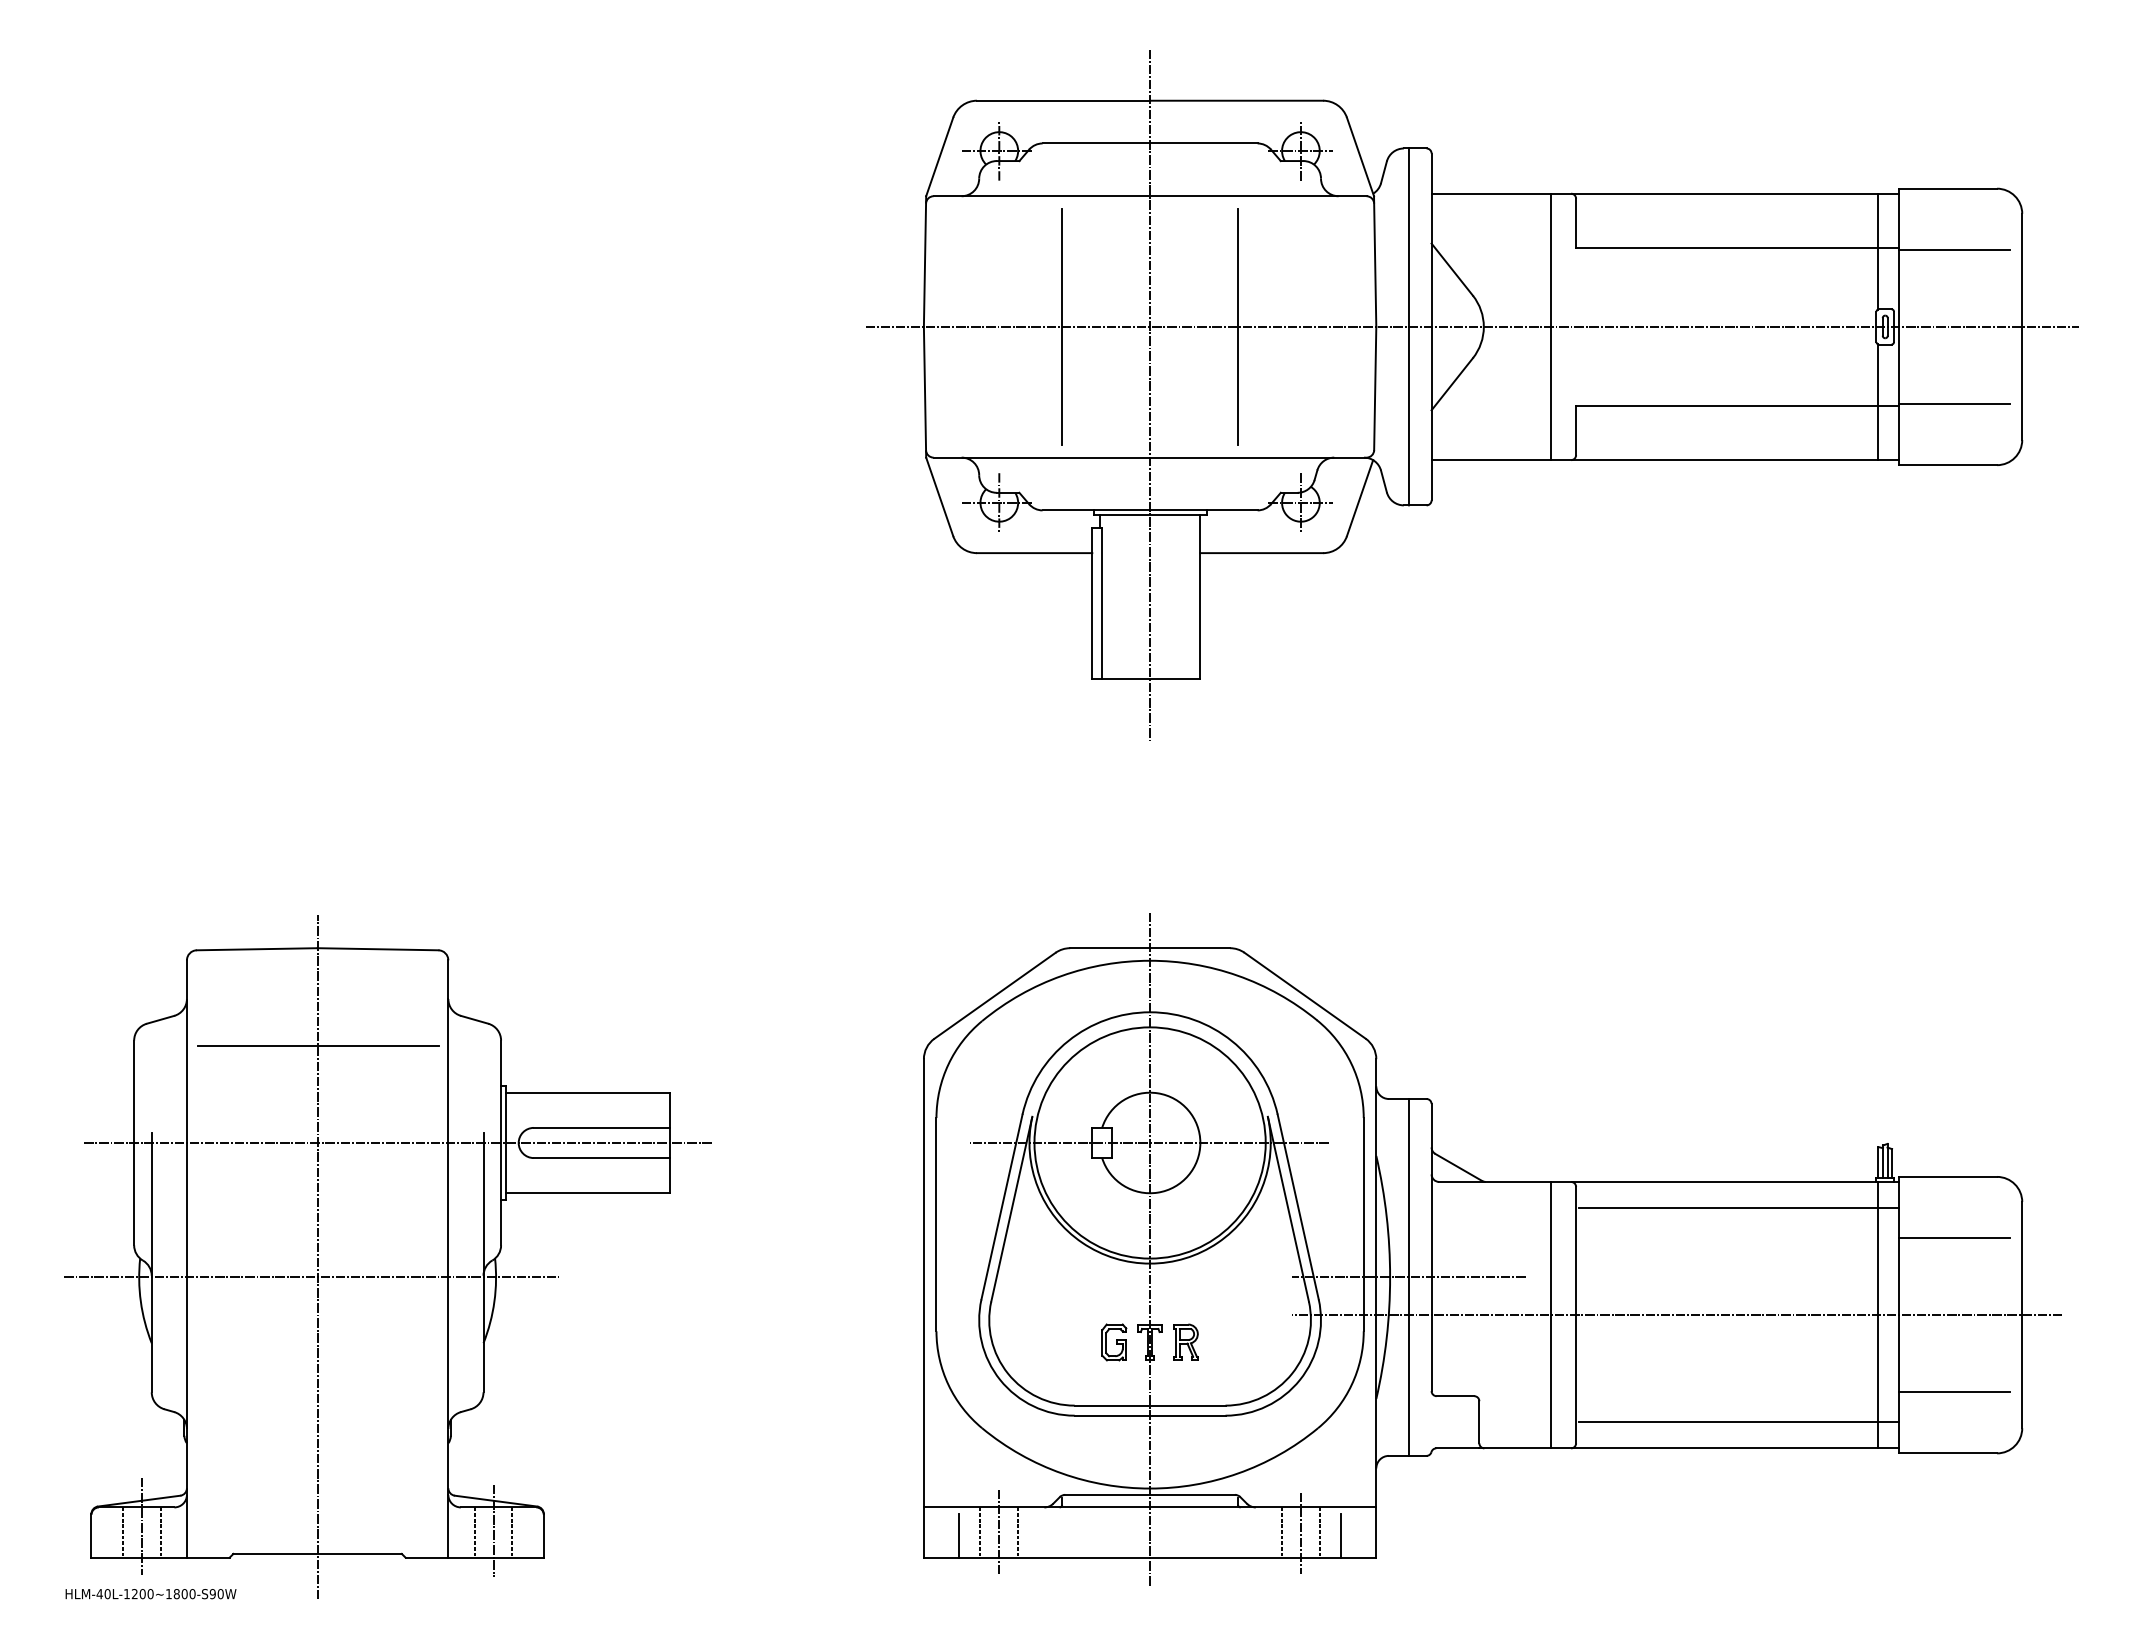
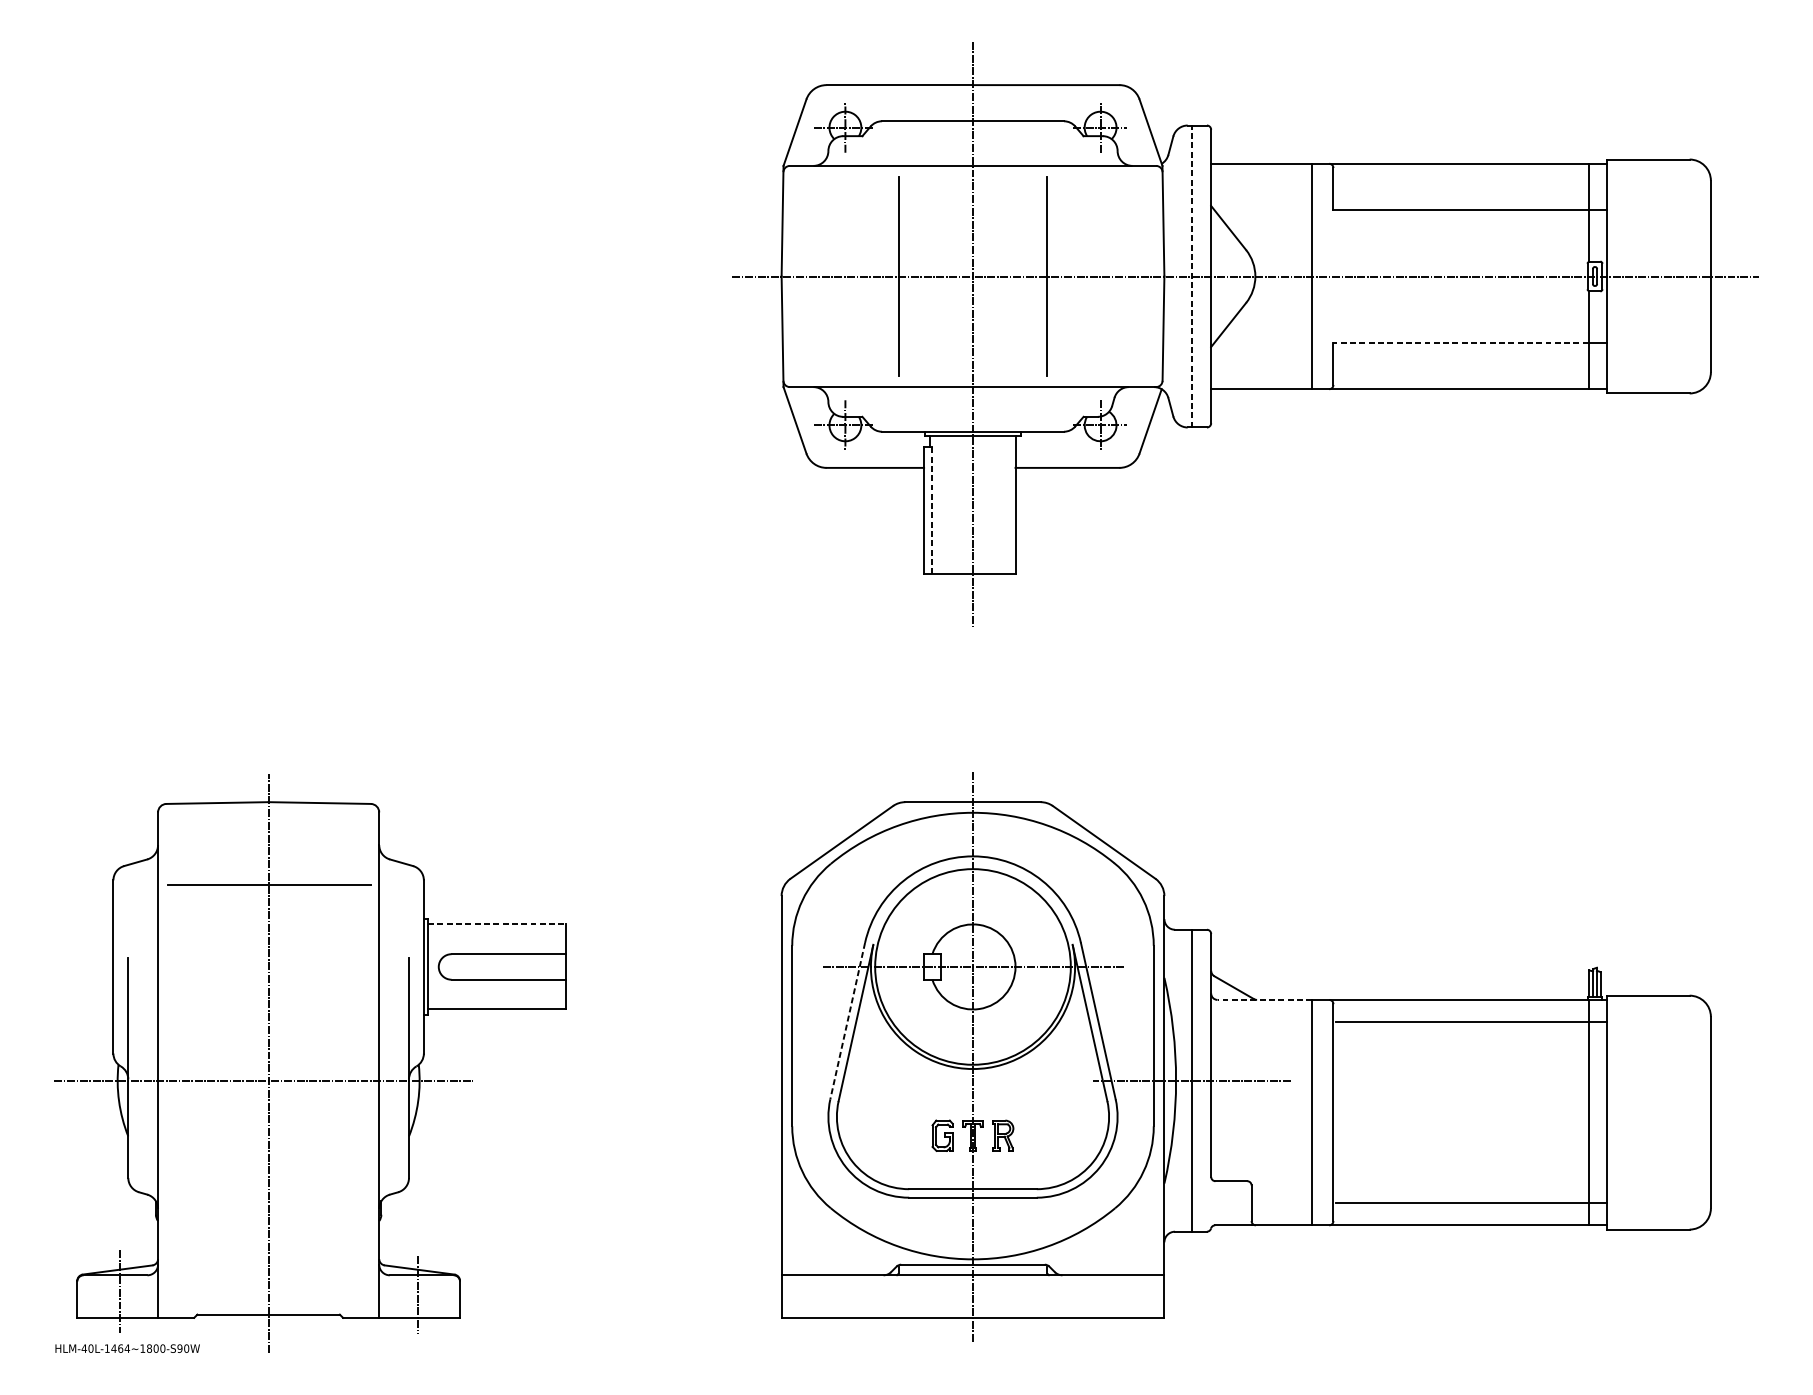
line: (1954, 250) -> (1653, 211), removed
line: (1408, 326) -> (1191, 276), solid -> dashed
line: (1954, 403) -> (1653, 341), removed
line: (1726, 406) -> (1460, 343), solid -> dashed
line: (1102, 602) -> (932, 509), solid -> dashed
line: (587, 1092) -> (496, 924), solid -> dashed
line: (398, 1142) -> (337, 966), removed
line: (1495, 1181) -> (1265, 999), solid -> dashed
line: (1002, 1207) -> (848, 1021), solid -> dashed
line: (1954, 1238) -> (1653, 1047), removed
line: (1677, 1315) -> (1419, 1112), removed
line: (1954, 1391) -> (1653, 1177), removed
line: (999, 1531) -> (845, 1295), removed
line: (122, 1532) -> (103, 1296), removed
line: (160, 1532) -> (135, 1296), removed
line: (474, 1532) -> (401, 1296), removed
line: (512, 1532) -> (433, 1296), removed
line: (980, 1532) -> (829, 1296), removed
line: (1018, 1532) -> (861, 1296), removed
line: (1282, 1532) -> (1085, 1296), removed
line: (1300, 1532) -> (1100, 1296), removed
line: (1319, 1532) -> (1116, 1296), removed
line: (959, 1535) -> (811, 1299), removed
line: (1341, 1535) -> (1134, 1299), removed
text: (142, 1594) -> (120, 1348), HLM-40L-1200~1800-S90W -> HLM-40L-1464~1800-S90W

